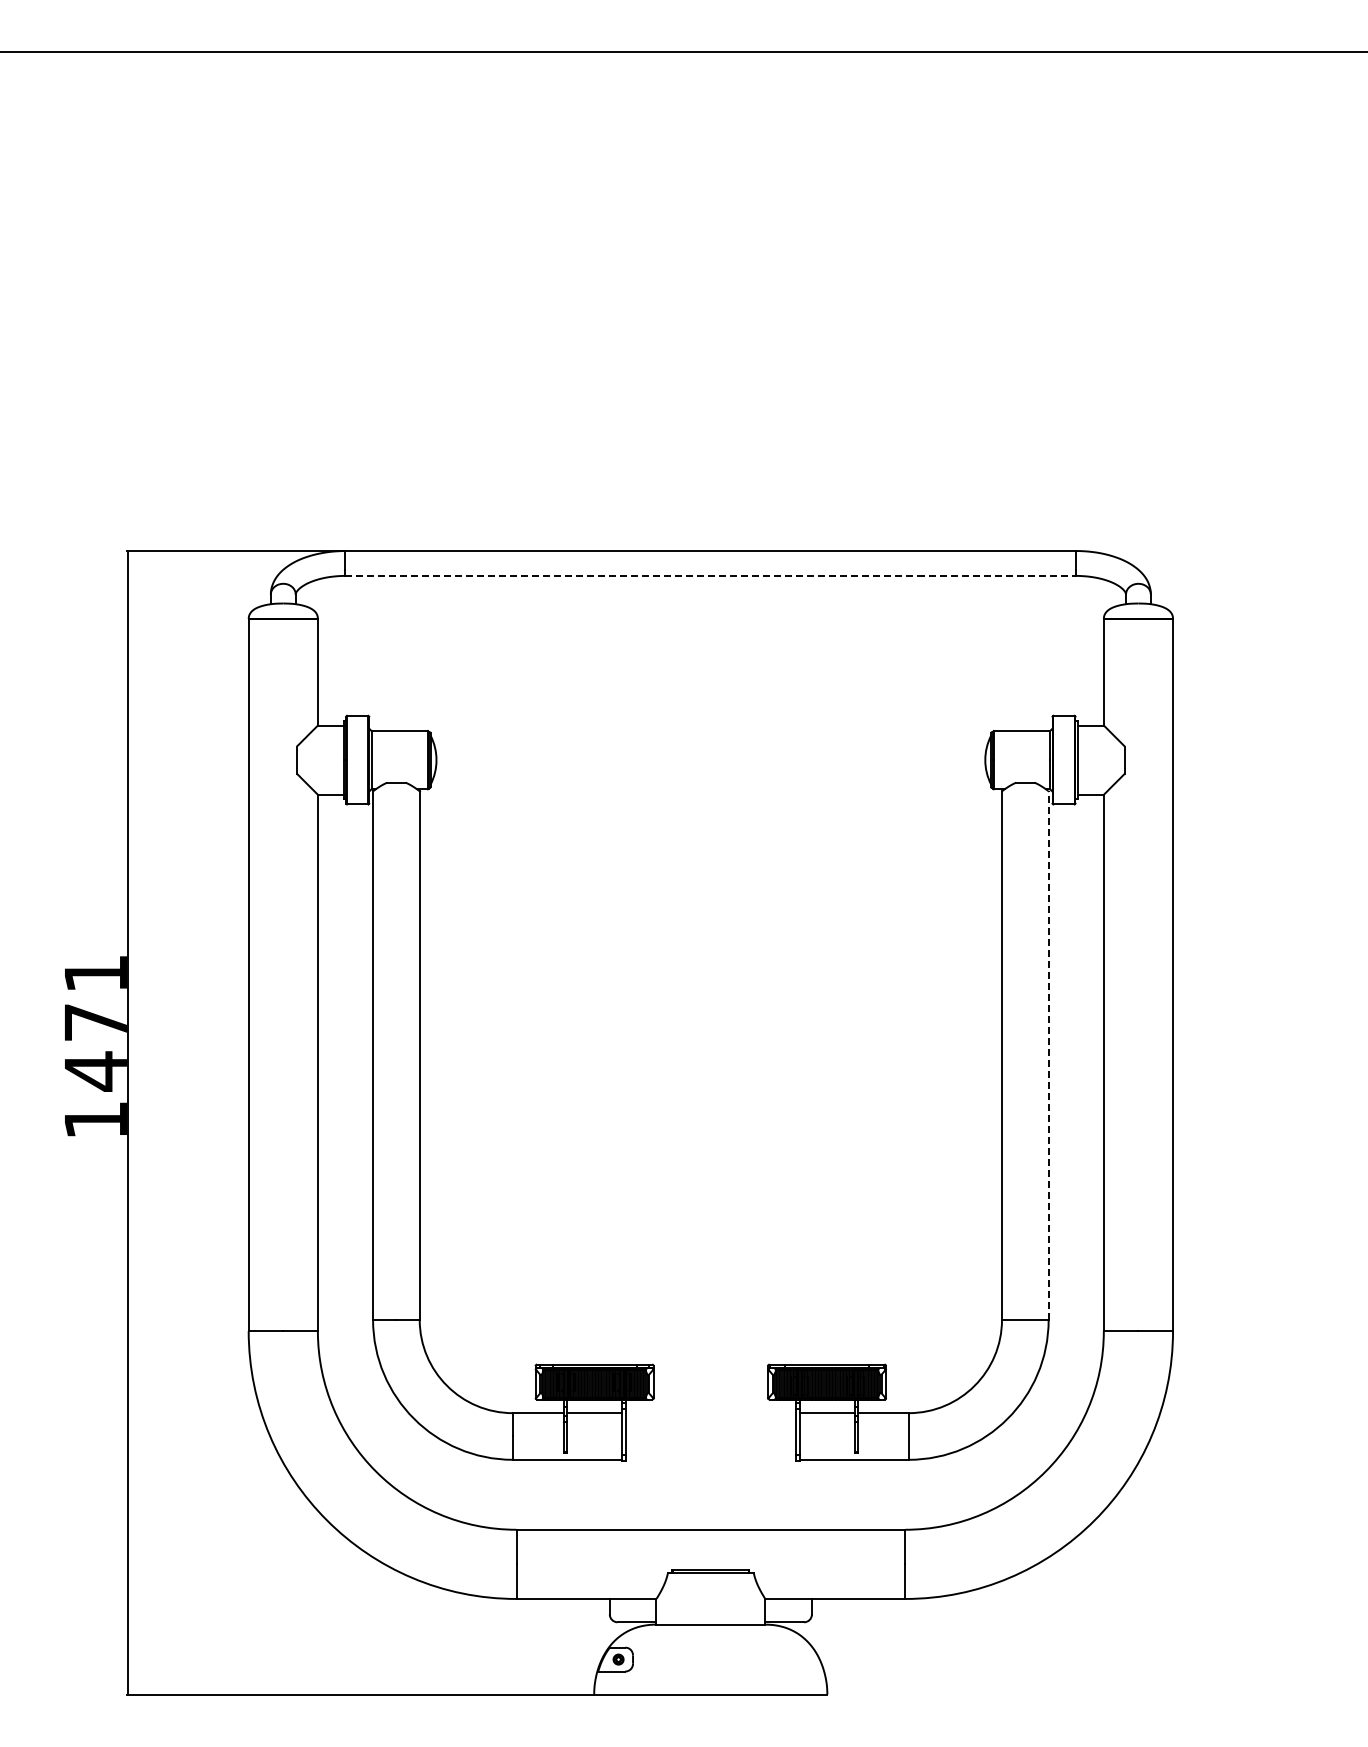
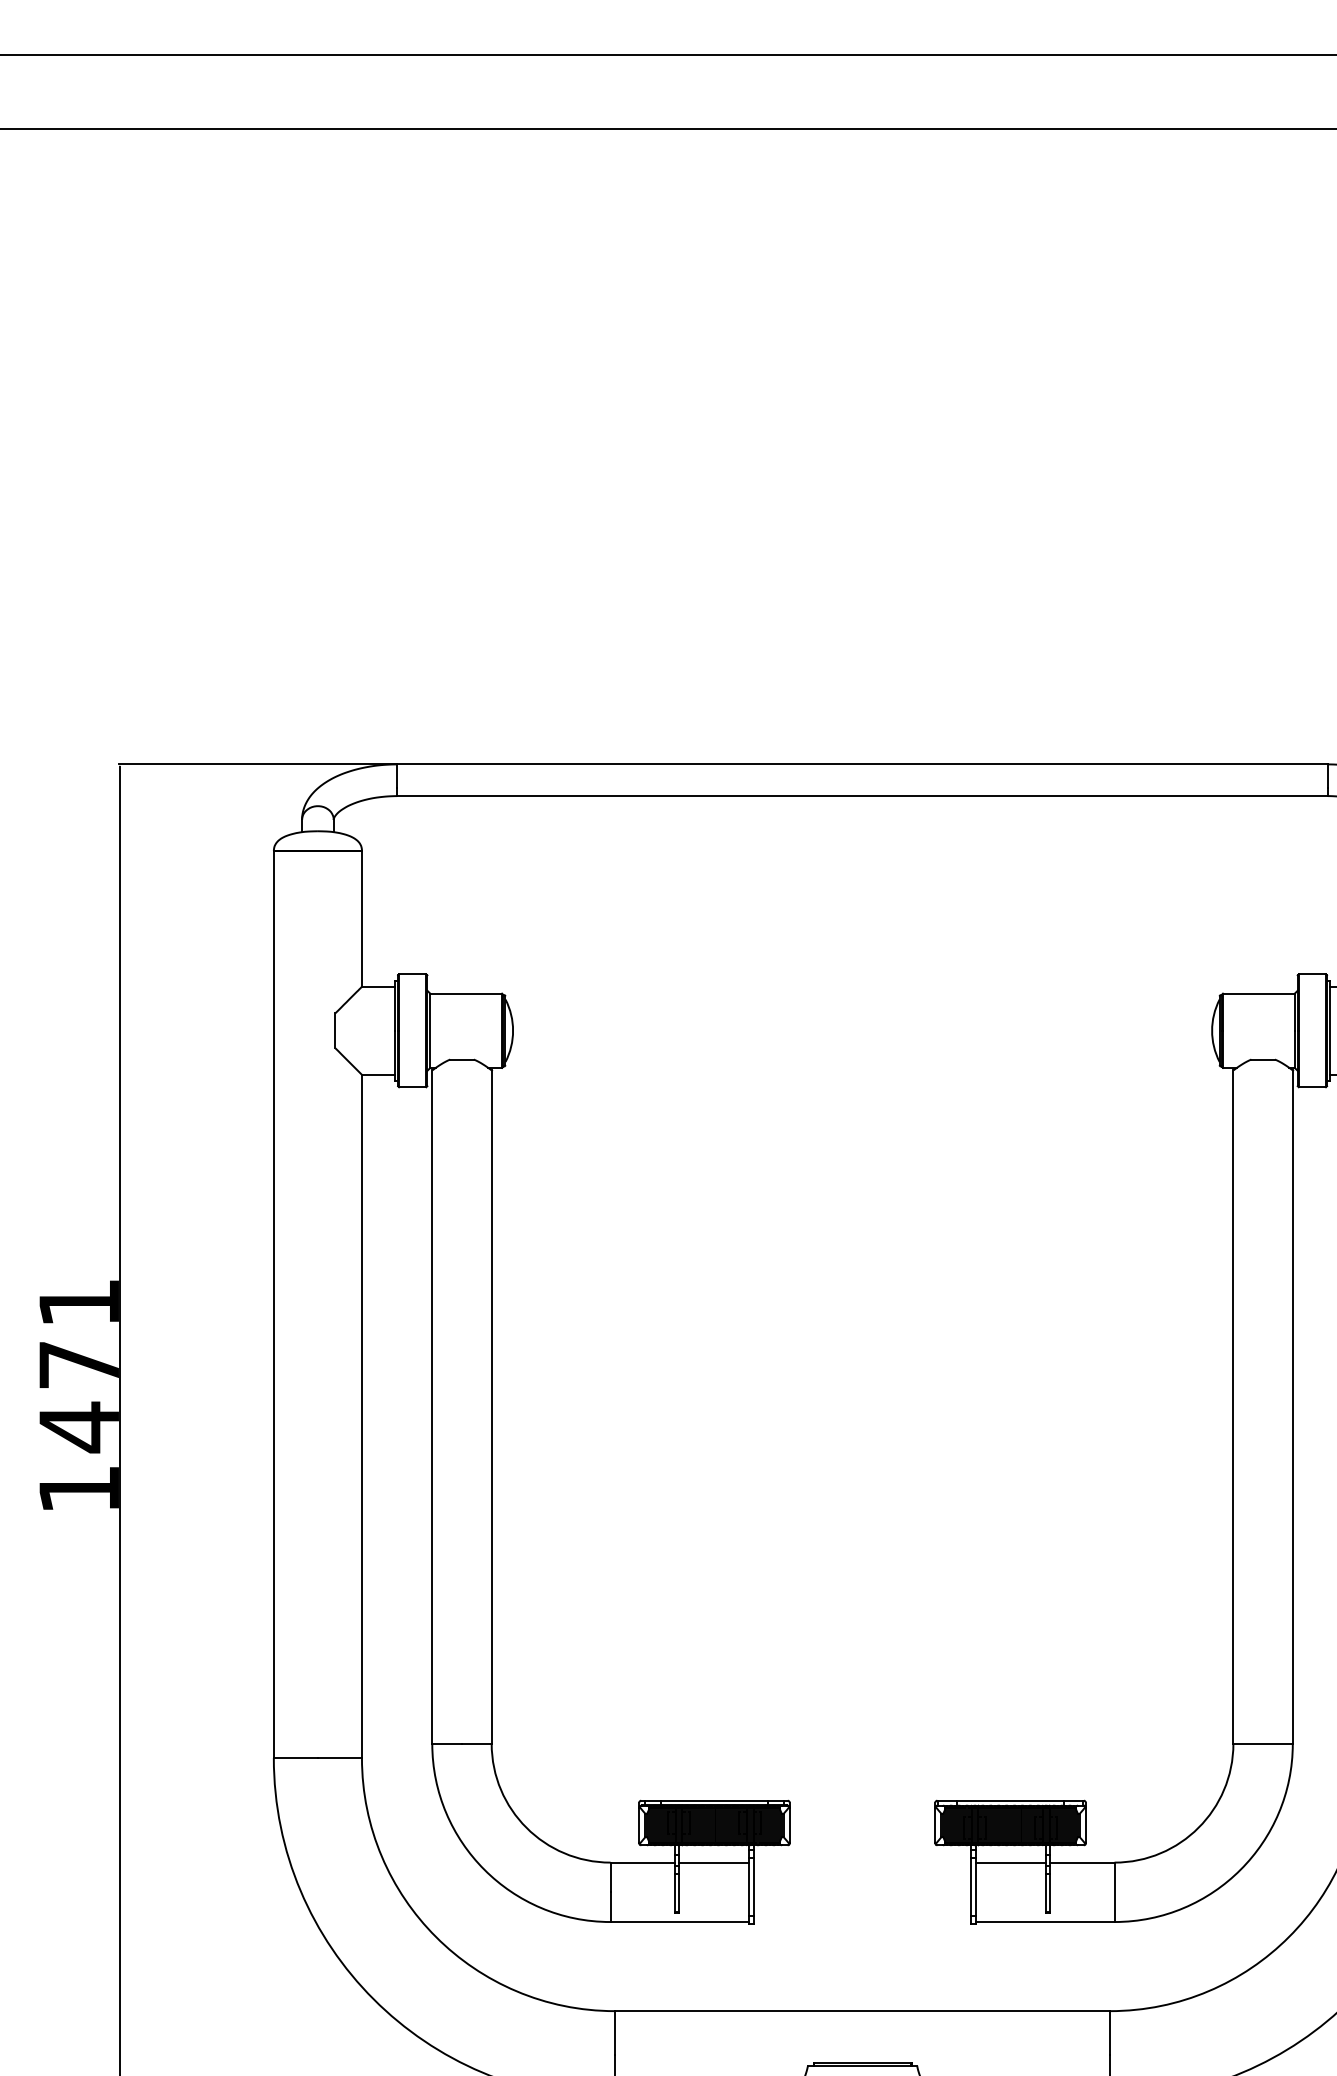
line: (711, 575) -> (863, 795), dashed -> solid
line: (1048, 1055) -> (1292, 1407), dashed -> solid

